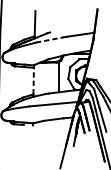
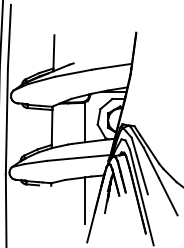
line: (49, 40) -> (73, 73), dashed -> solid
line: (33, 80) -> (52, 126), dashed -> solid
line: (58, 136) -> (84, 200), added

